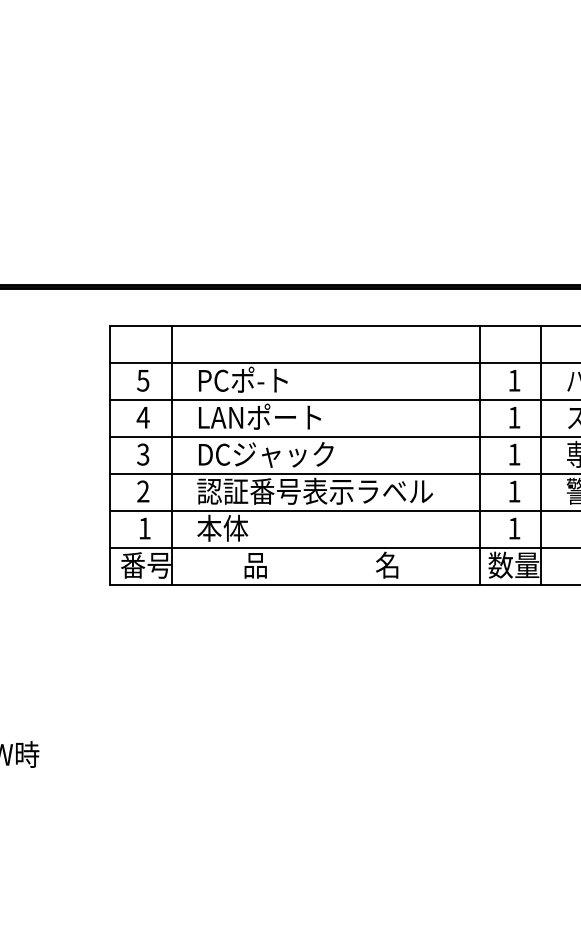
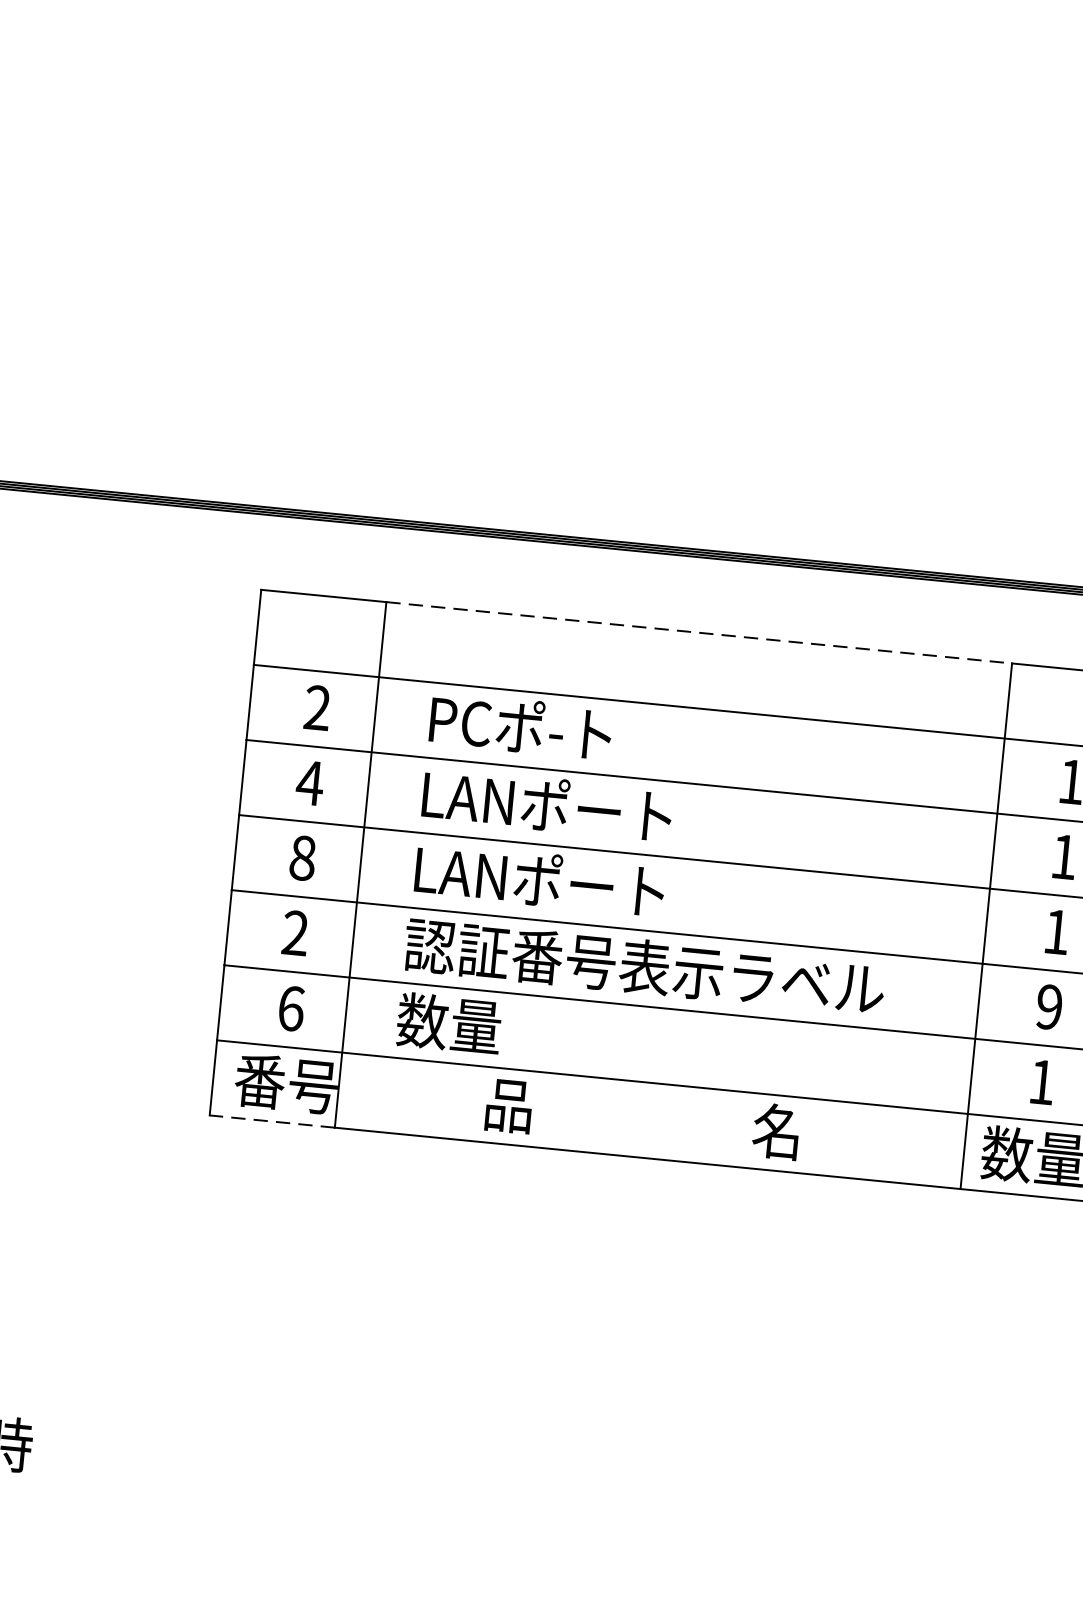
line: (326, 325) -> (700, 632), solid -> dashed
text: (143, 380) -> (318, 707), 5 -> 2
text: (267, 453) -> (555, 880), DCジャック -> LANポート
text: (143, 454) -> (303, 857), 3 -> 8
text: (514, 491) -> (1049, 1007), 1 -> 9
text: (222, 527) -> (449, 1021), 本体 -> 数量
text: (145, 528) -> (292, 1008), 1 -> 6
line: (140, 584) -> (271, 1121), solid -> dashed

